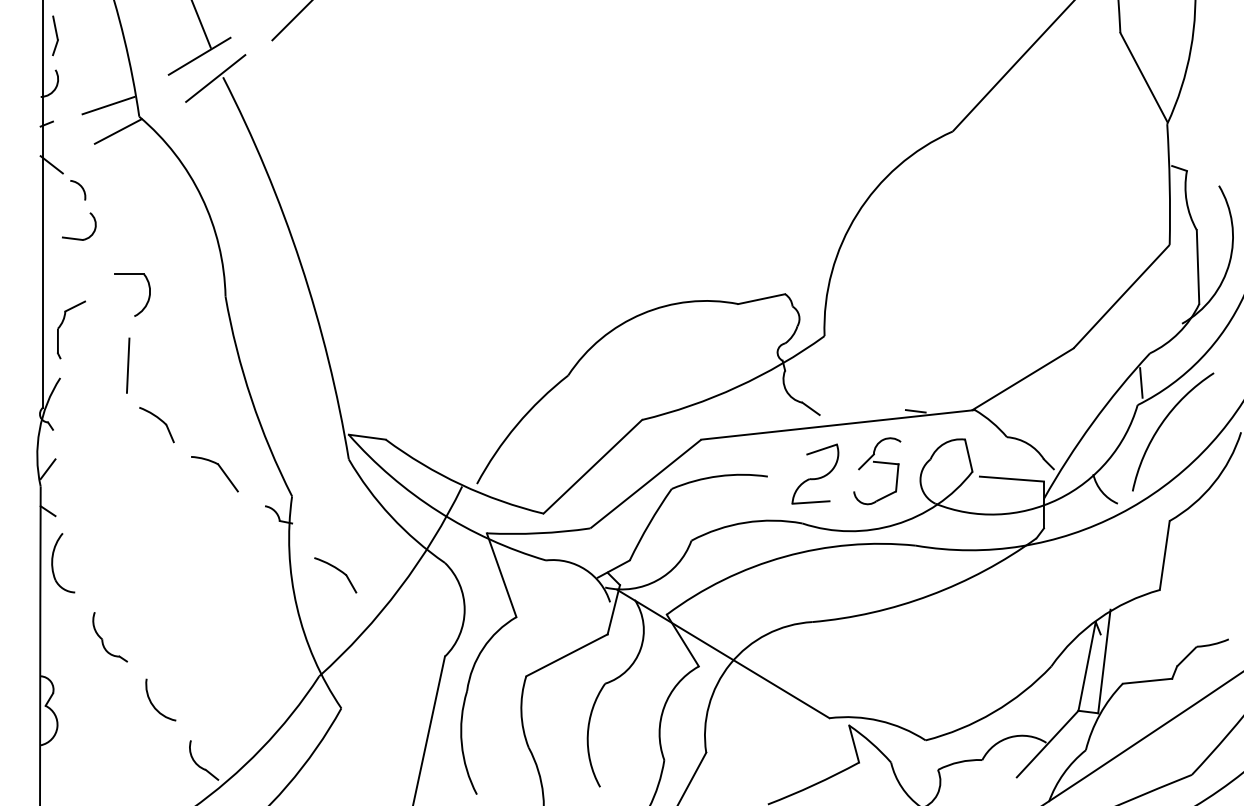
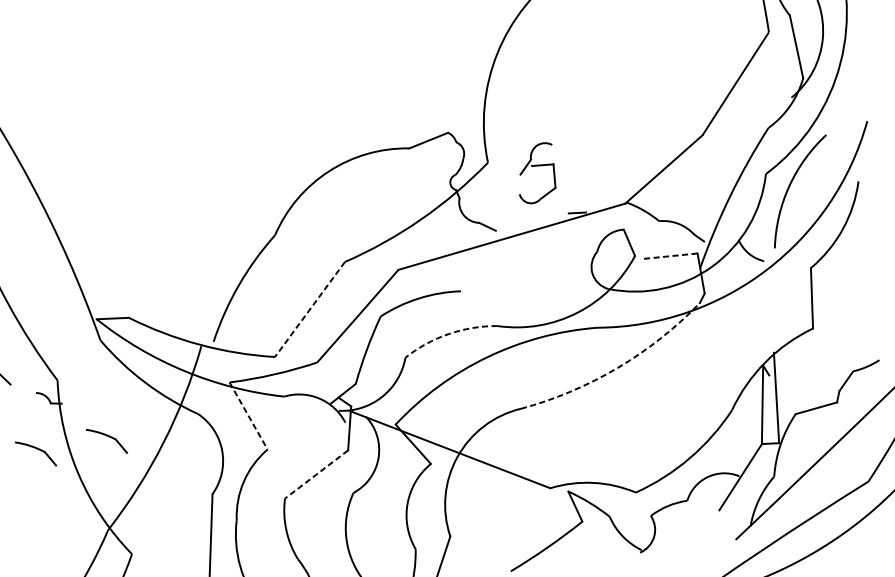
line: (1141, 382) -> (765, 154), removed
part: (877, 463) -> (535, 166), moved
line: (592, 467) -> (309, 310), solid -> dashed
part: (815, 473) -> (501, 281), removed
line: (1011, 479) -> (669, 256), solid -> dashed
arc: (745, 522) -> (448, 333), solid -> dashed
part: (252, 575) -> (35, 454), added
line: (501, 575) -> (248, 416), solid -> dashed
arc: (930, 595) -> (617, 368), solid -> dashed
line: (566, 655) -> (316, 474), solid -> dashed

